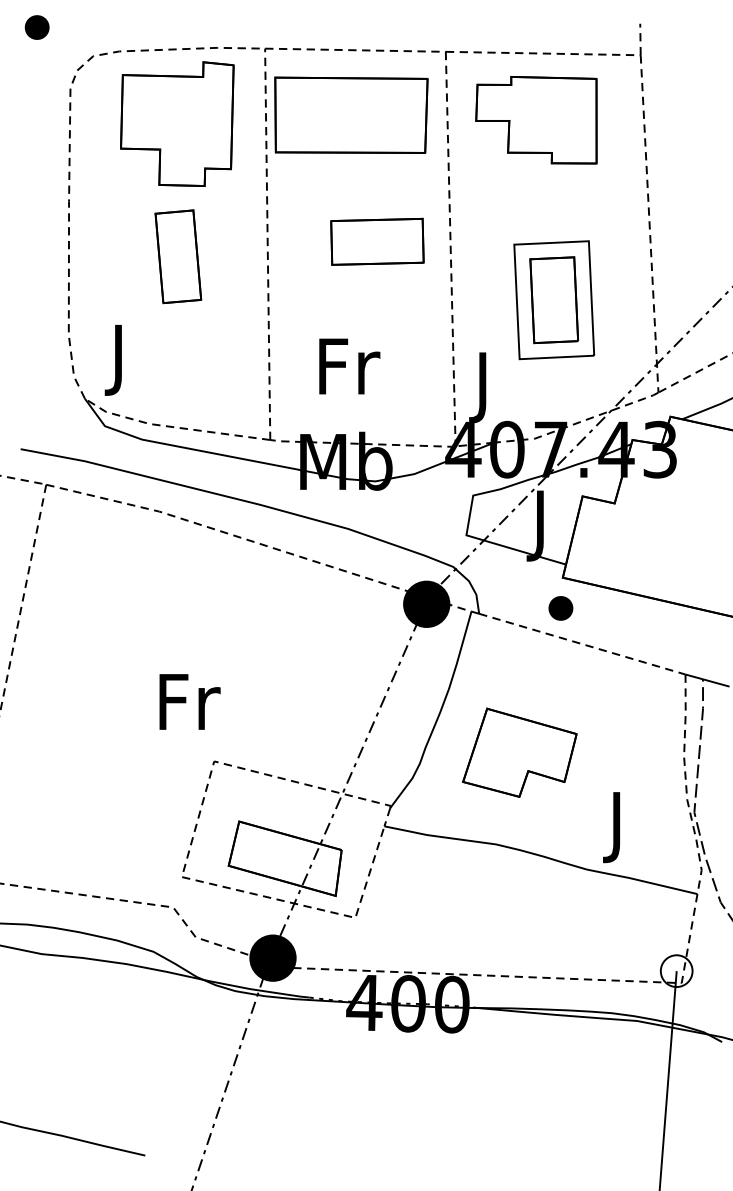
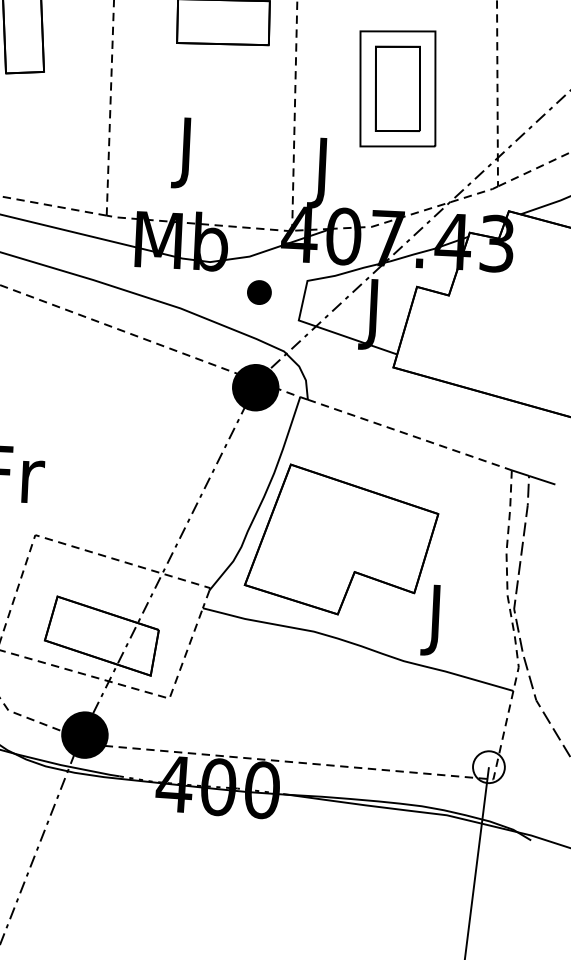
text: (349, 373) -> (189, 152), Fr -> J
part: (560, 608) -> (258, 292), moved
part: (519, 752) -> (341, 540), size x1.67

